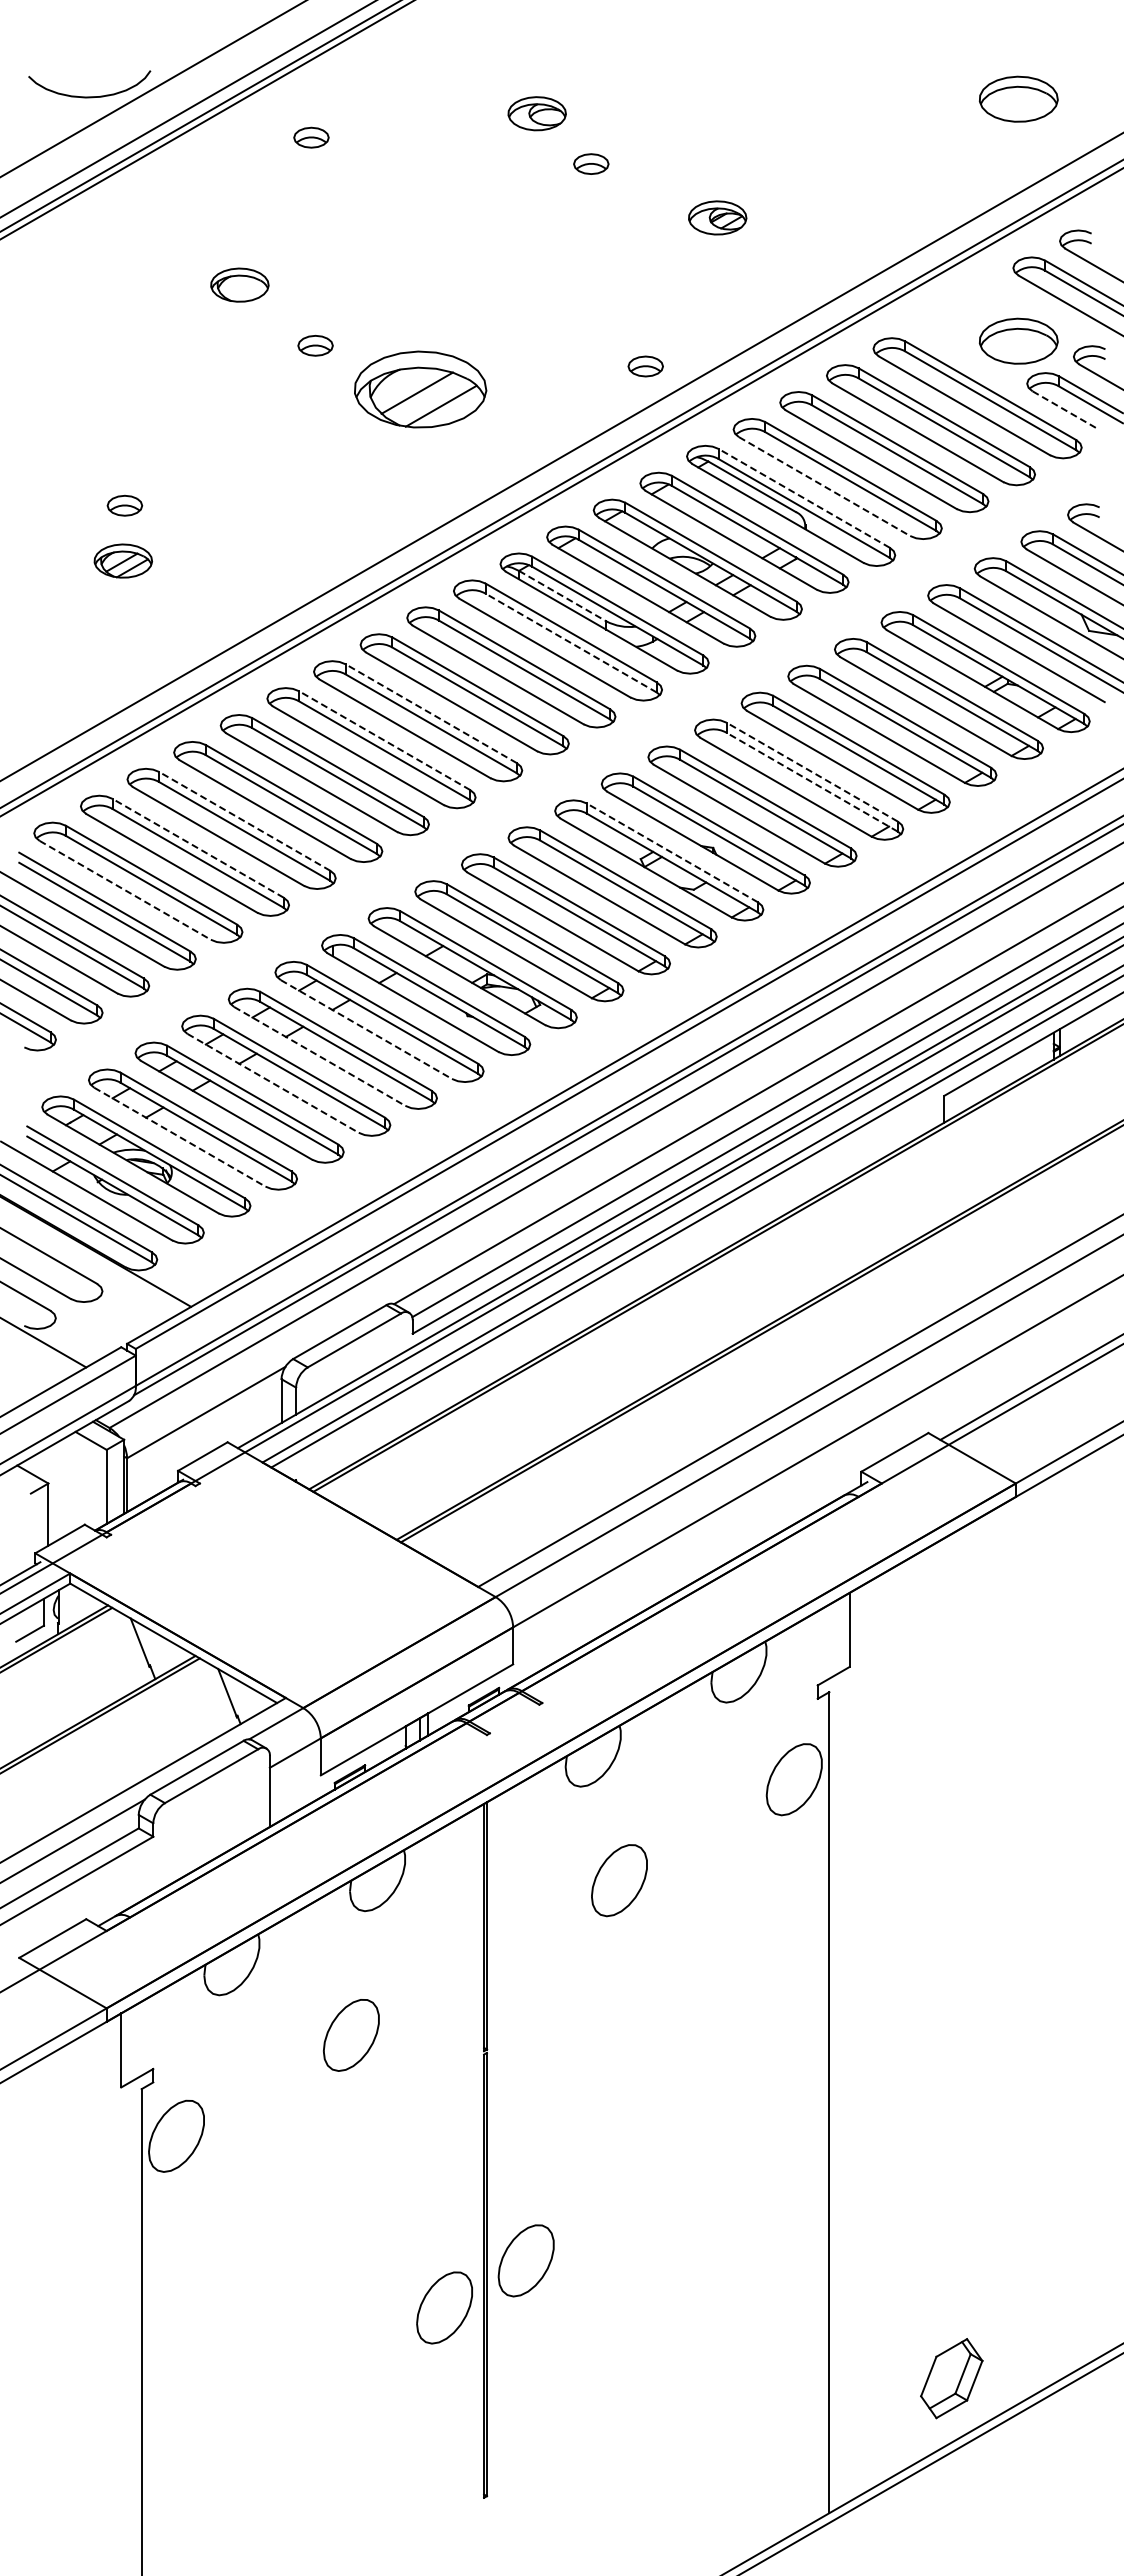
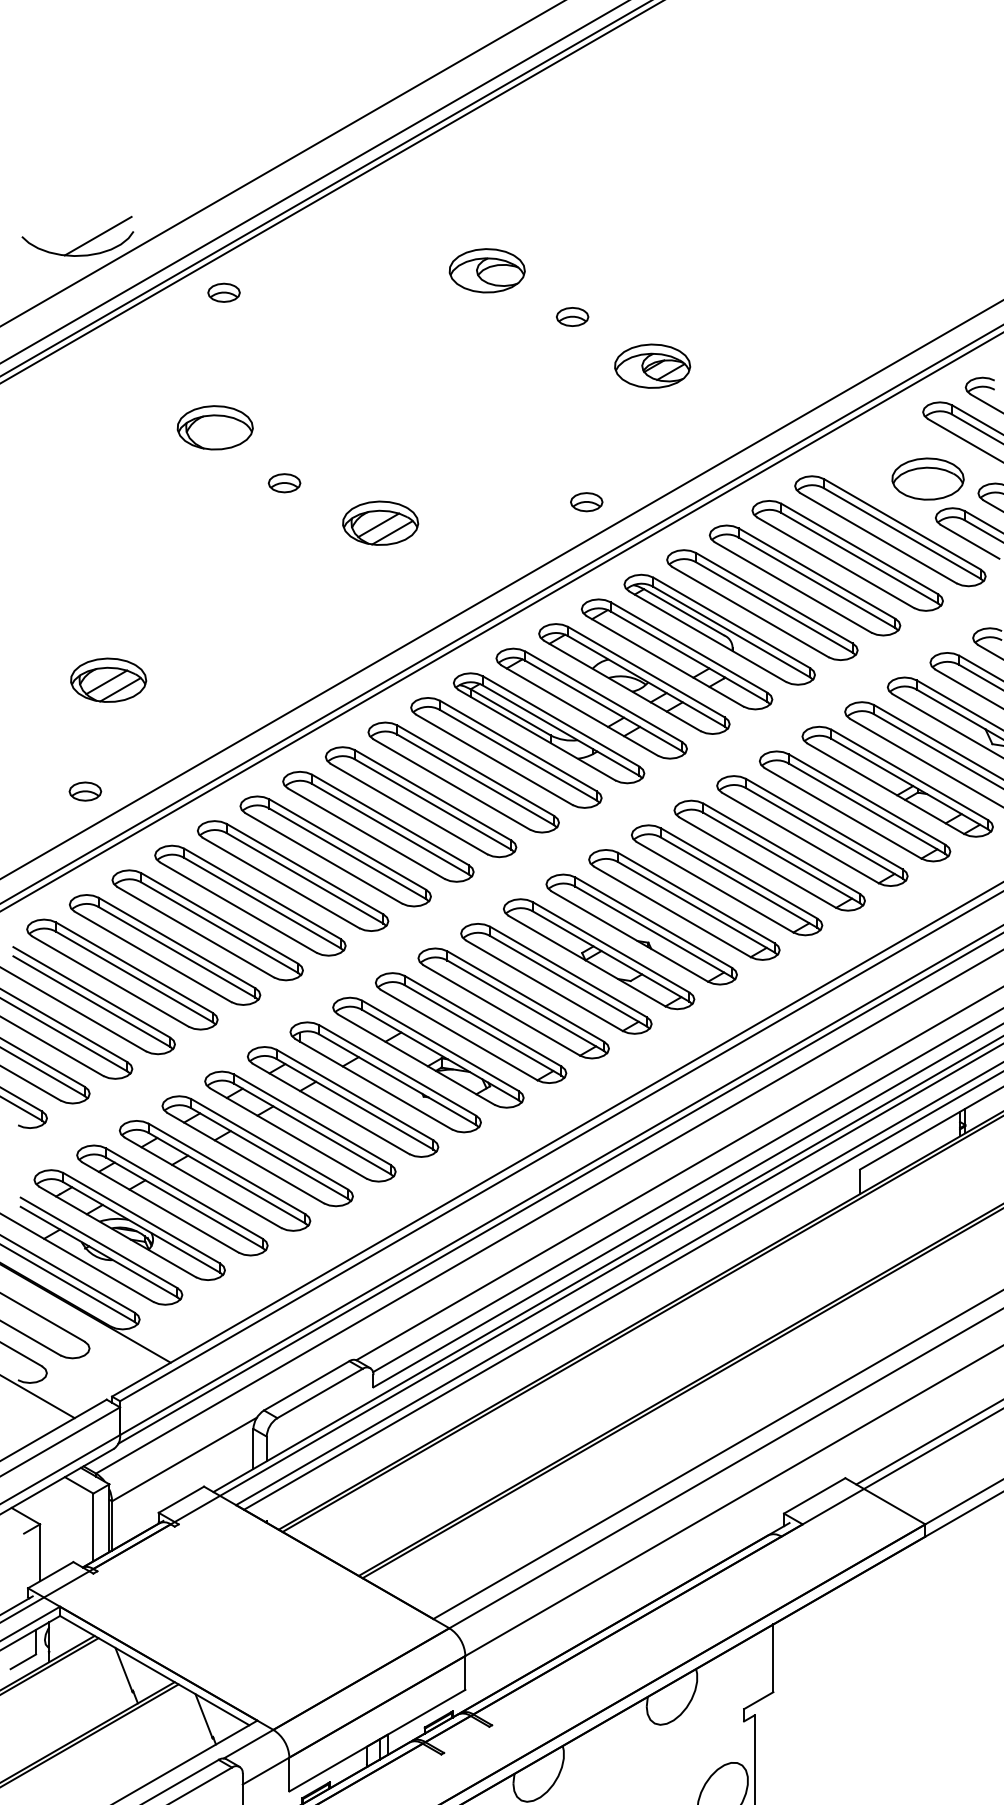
line: (111, 75) -> (97, 235), added
part: (1018, 98) -> (927, 256), removed
part: (537, 113) -> (487, 270), size x1.43
part: (311, 137) -> (224, 292), moved
part: (591, 163) -> (572, 316), moved
part: (717, 217) -> (652, 365), size x1.43
part: (239, 284) -> (214, 427), size x1.43
part: (420, 389) -> (380, 523), size x0.62
line: (1065, 410) -> (970, 542), dashed -> solid
line: (824, 486) -> (750, 612), dashed -> solid
line: (804, 498) -> (731, 622), dashed -> solid
part: (124, 505) -> (85, 791), moved
part: (123, 560) -> (108, 679), size x1.43
line: (563, 596) -> (511, 712), dashed -> solid
line: (571, 643) -> (518, 755), dashed -> solid
line: (431, 713) -> (390, 819), dashed -> solid
line: (384, 740) -> (347, 844), dashed -> solid
line: (812, 772) -> (739, 873), dashed -> solid
line: (812, 782) -> (739, 882), dashed -> solid
line: (244, 821) -> (219, 918), dashed -> solid
line: (198, 848) -> (177, 943), dashed -> solid
line: (672, 852) -> (611, 946), dashed -> solid
line: (125, 890) -> (110, 981), dashed -> solid
line: (366, 1029) -> (331, 1108), dashed -> solid
line: (319, 1056) -> (288, 1133), dashed -> solid
line: (273, 1083) -> (246, 1158), dashed -> solid
line: (179, 1137) -> (160, 1207), dashed -> solid

